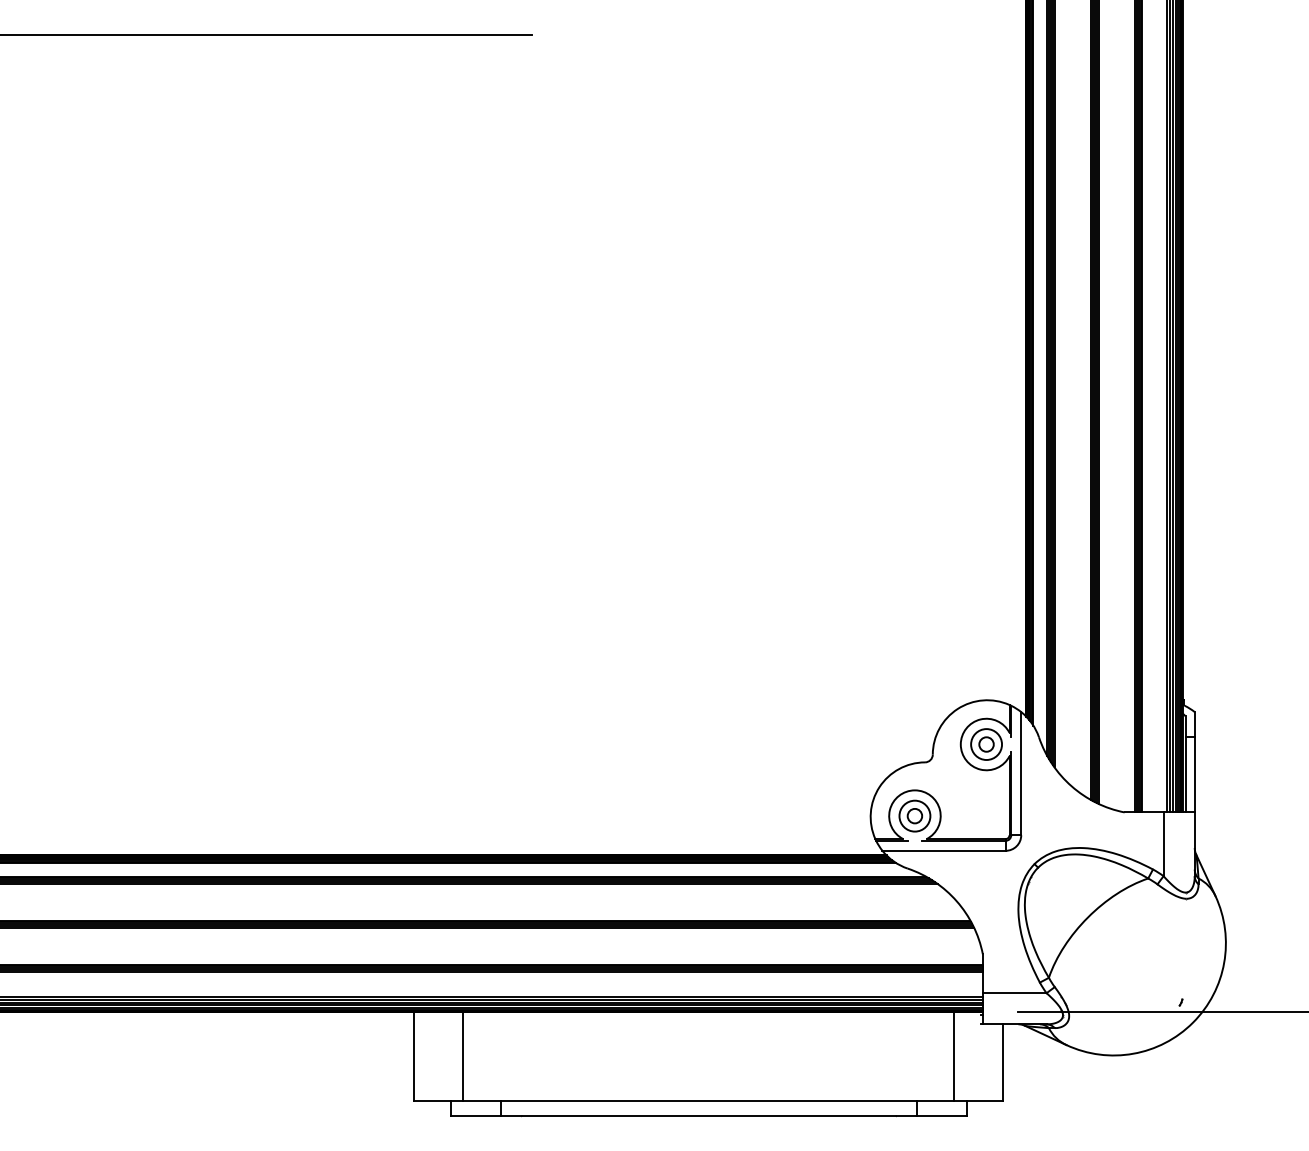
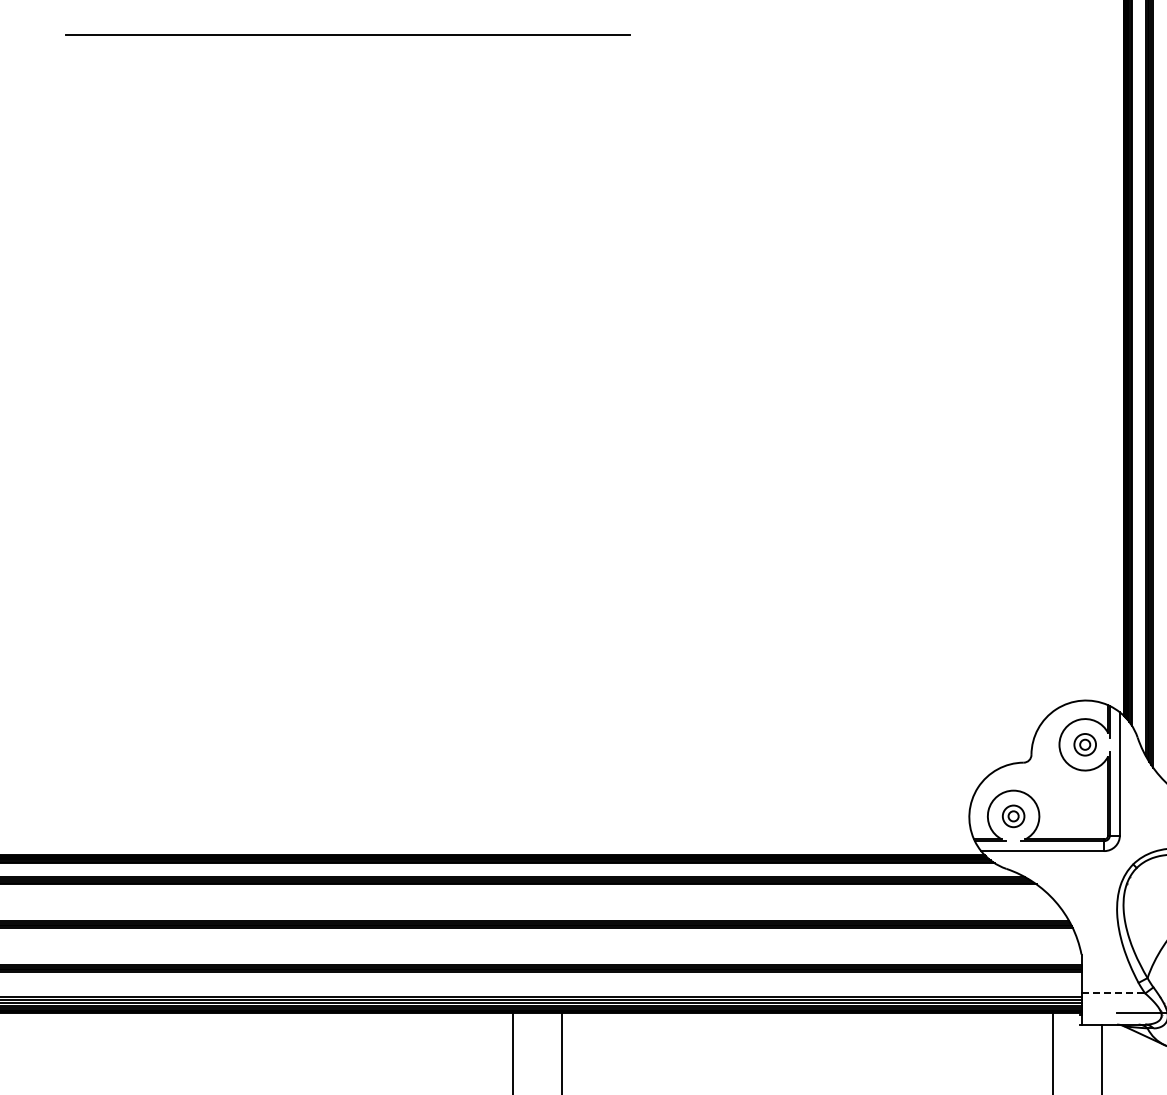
part: (986, 744) -> (1085, 744), size x0.7
part: (914, 815) -> (1013, 815), size x0.7
line: (1014, 993) -> (1113, 993), solid -> dashed

